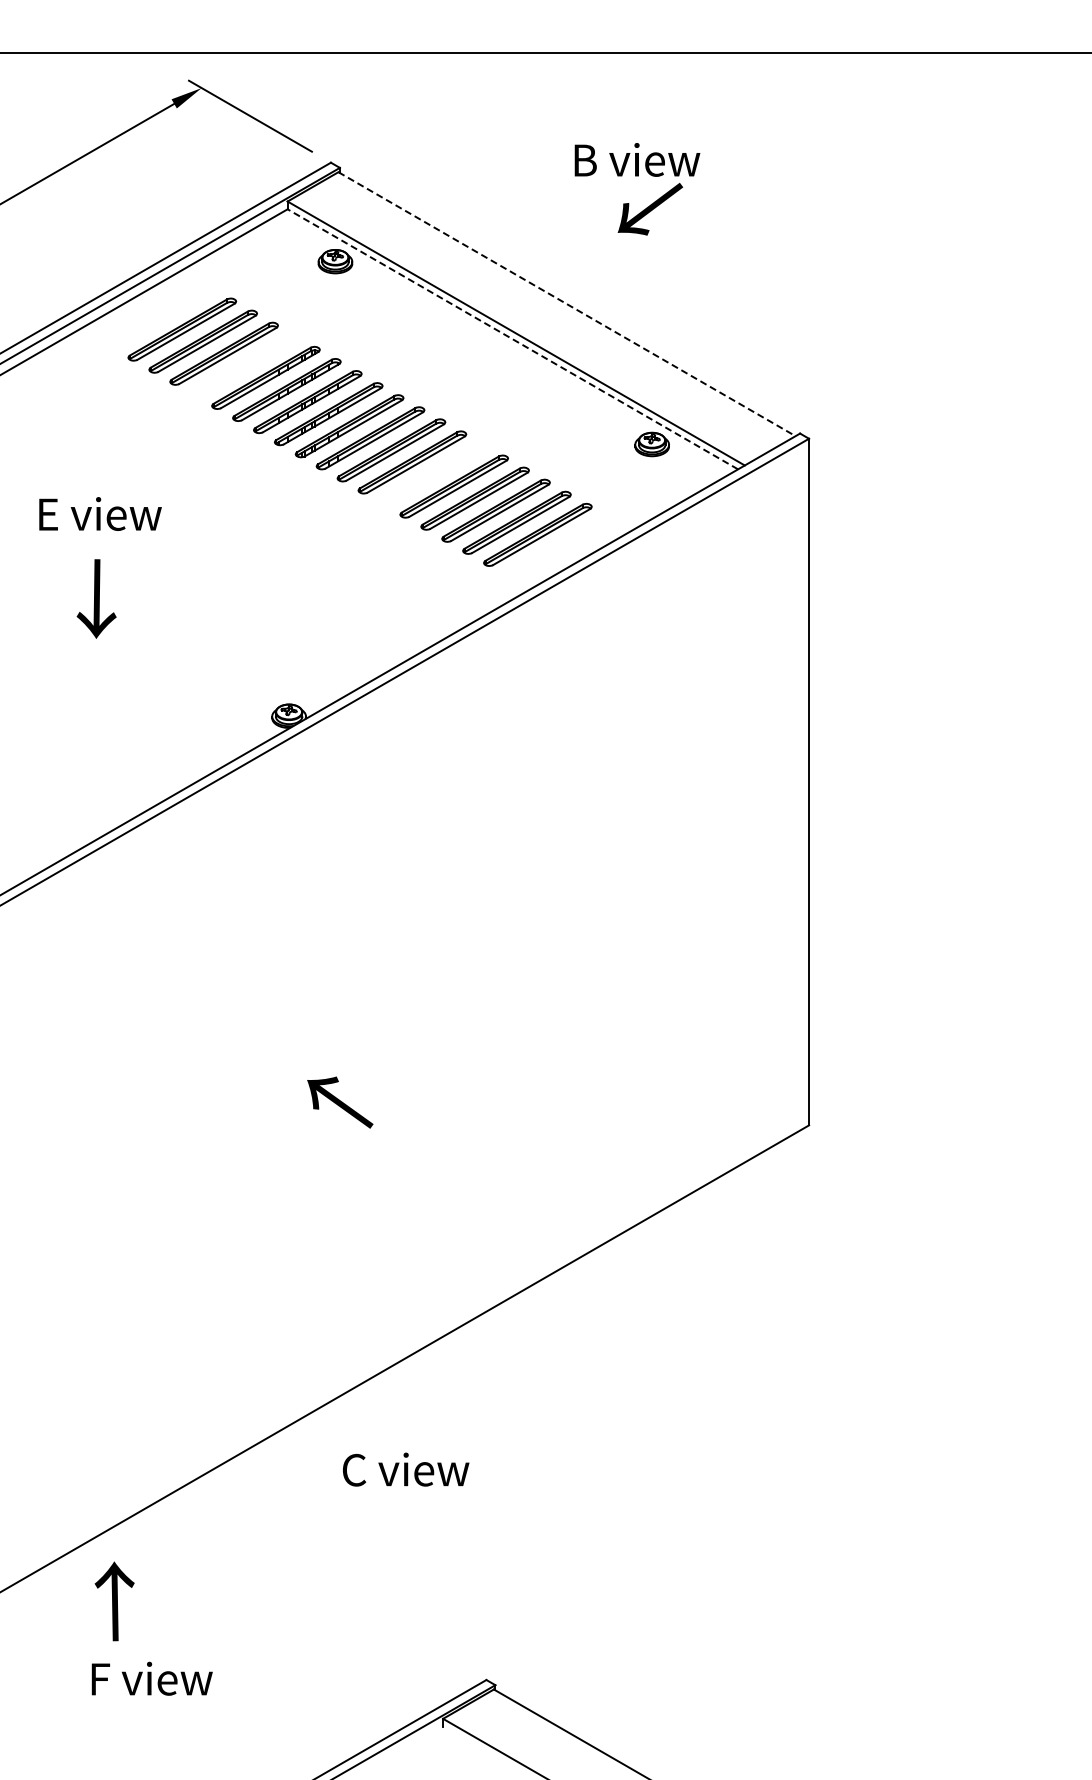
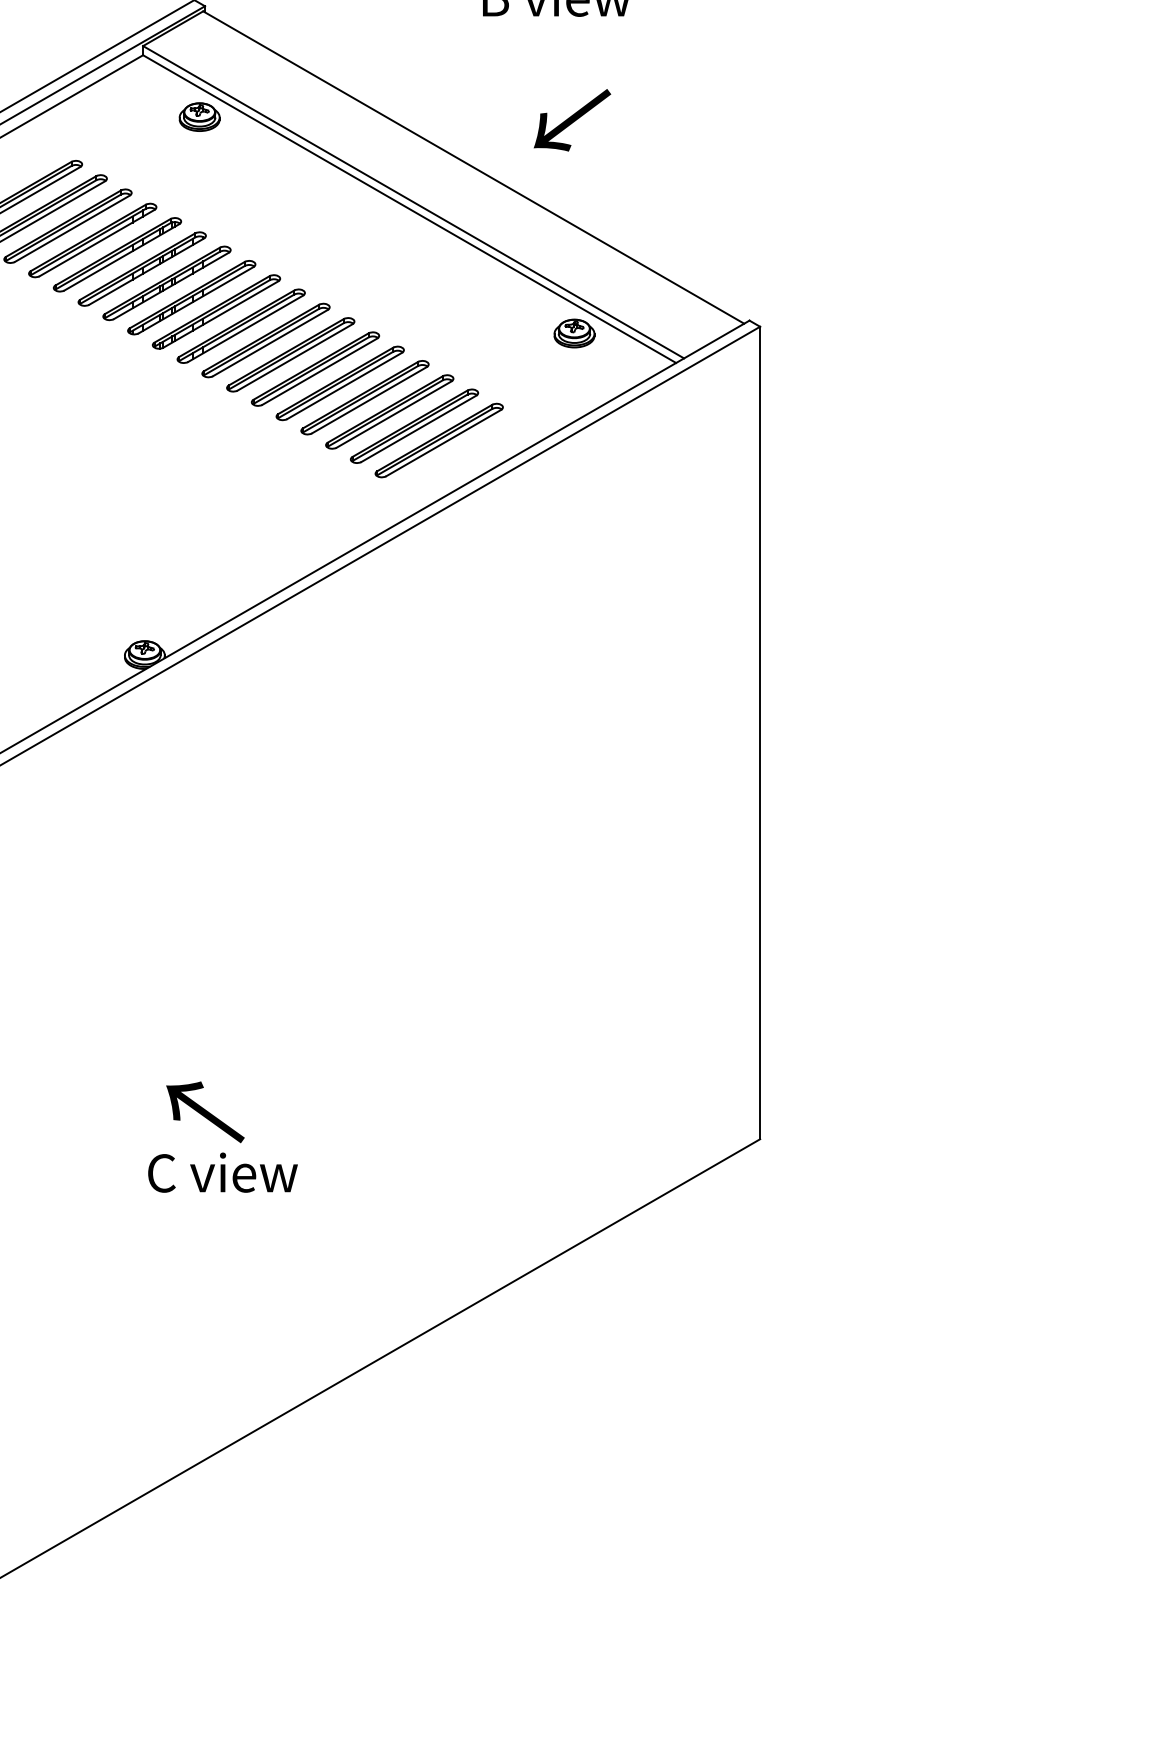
text: (650, 208) -> (572, 119), moved
line: (567, 304) -> (474, 167), dashed -> solid
line: (512, 339) -> (409, 209), dashed -> solid
part: (244, 365) -> (92, 240), added
part: (433, 474) -> (315, 369), added
text: (406, 1469) -> (223, 1172), moved

